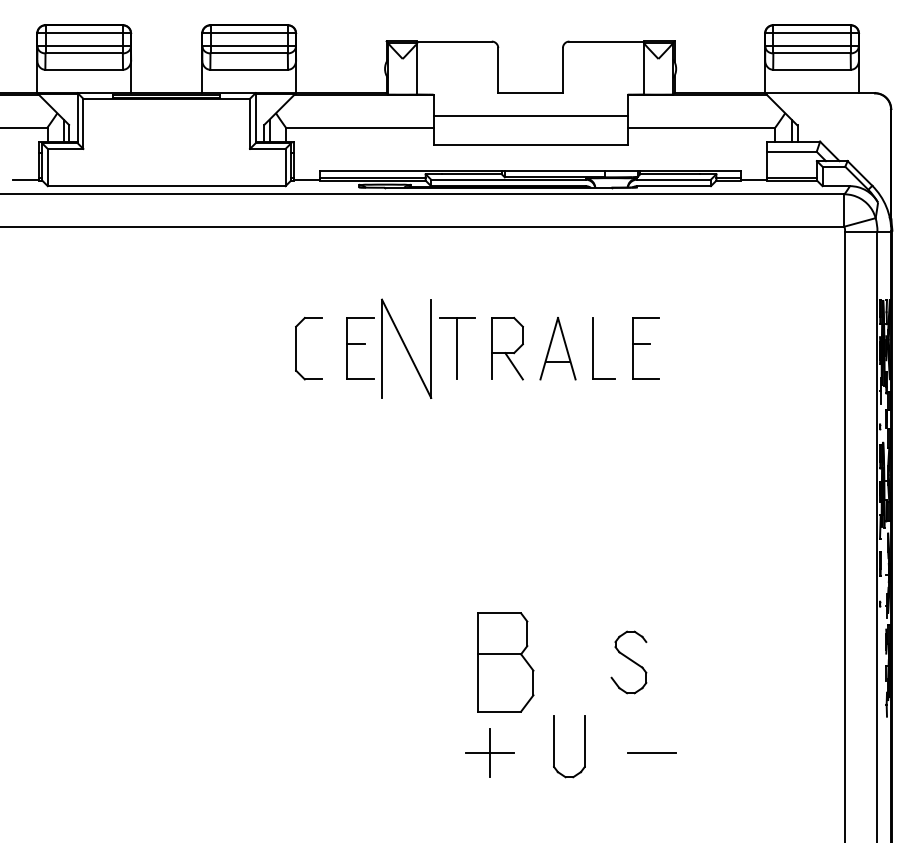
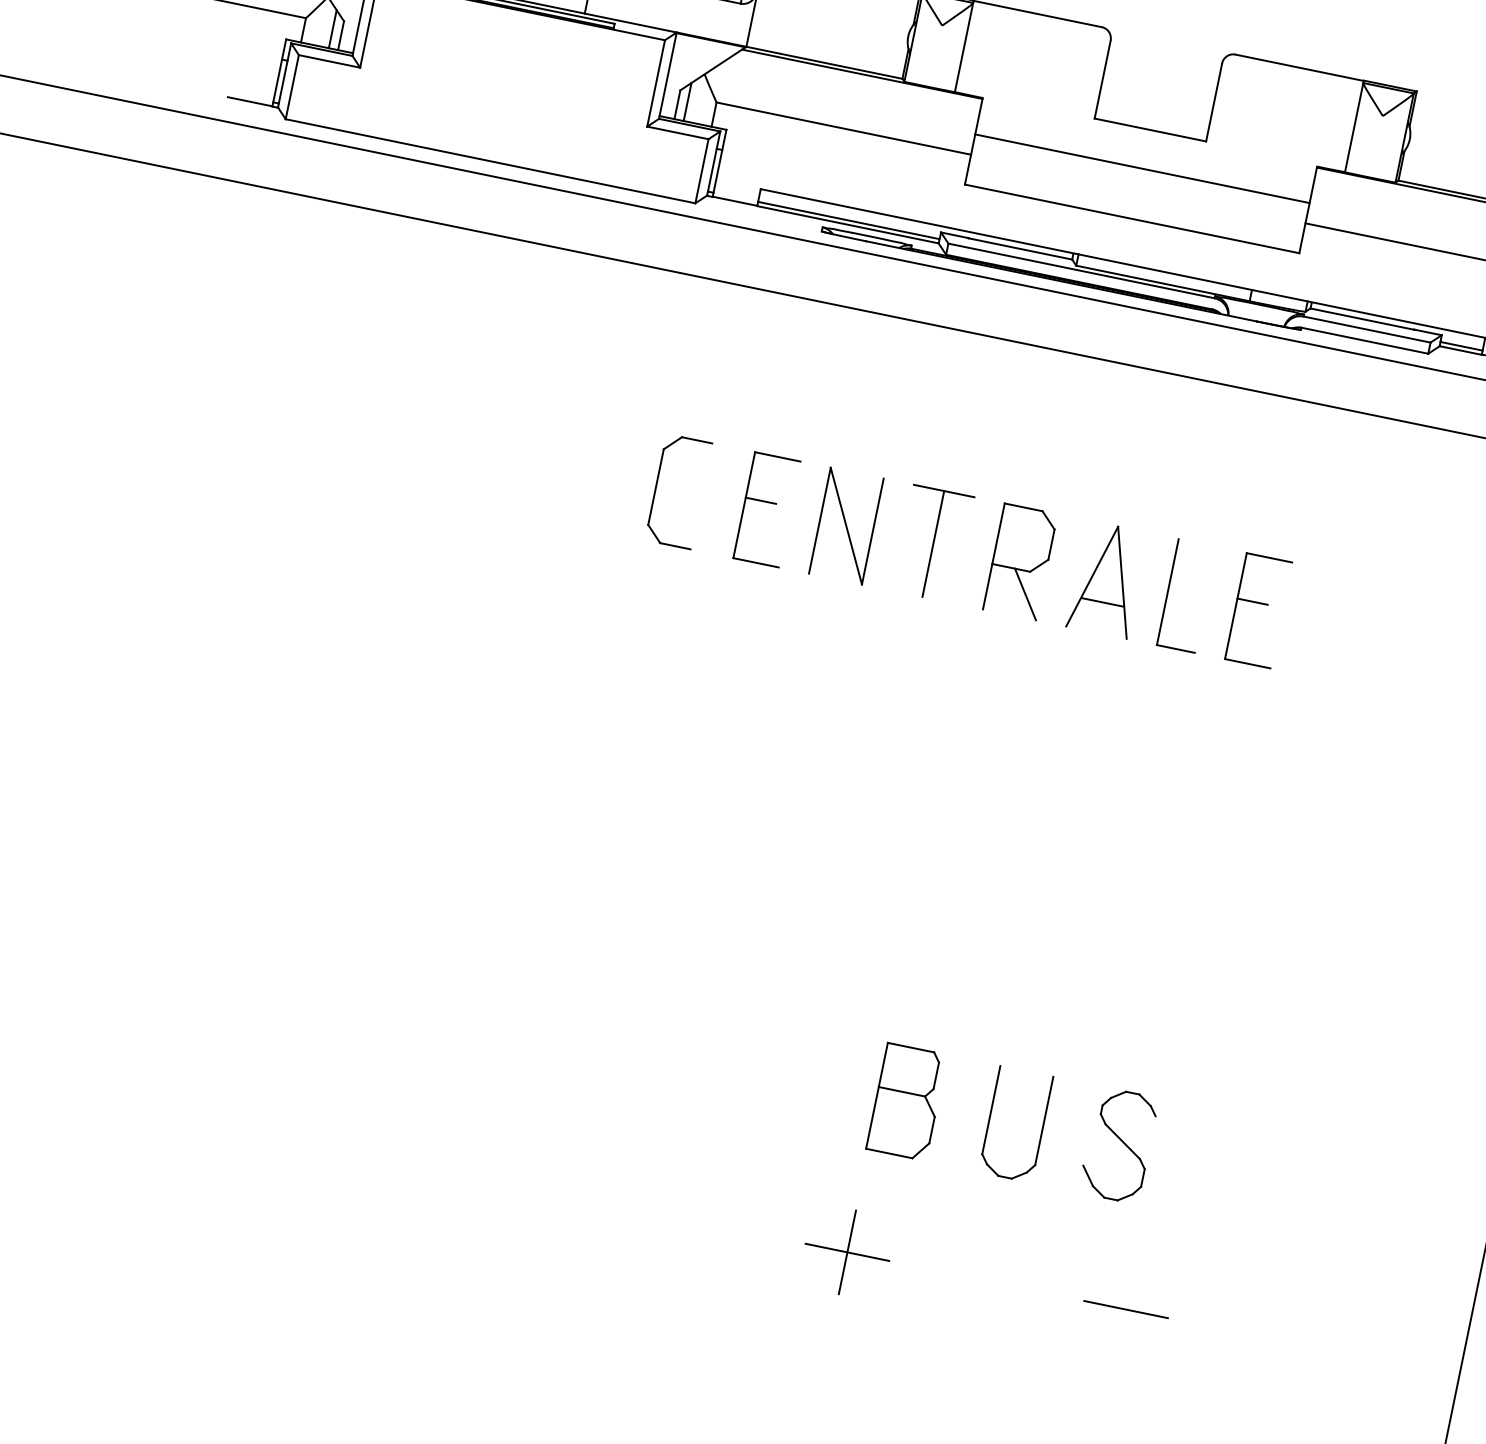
part: (406, 348) -> (846, 525), size x0.62
part: (506, 662) -> (907, 1102), size x0.62
part: (554, 746) -> (990, 1119), moved

